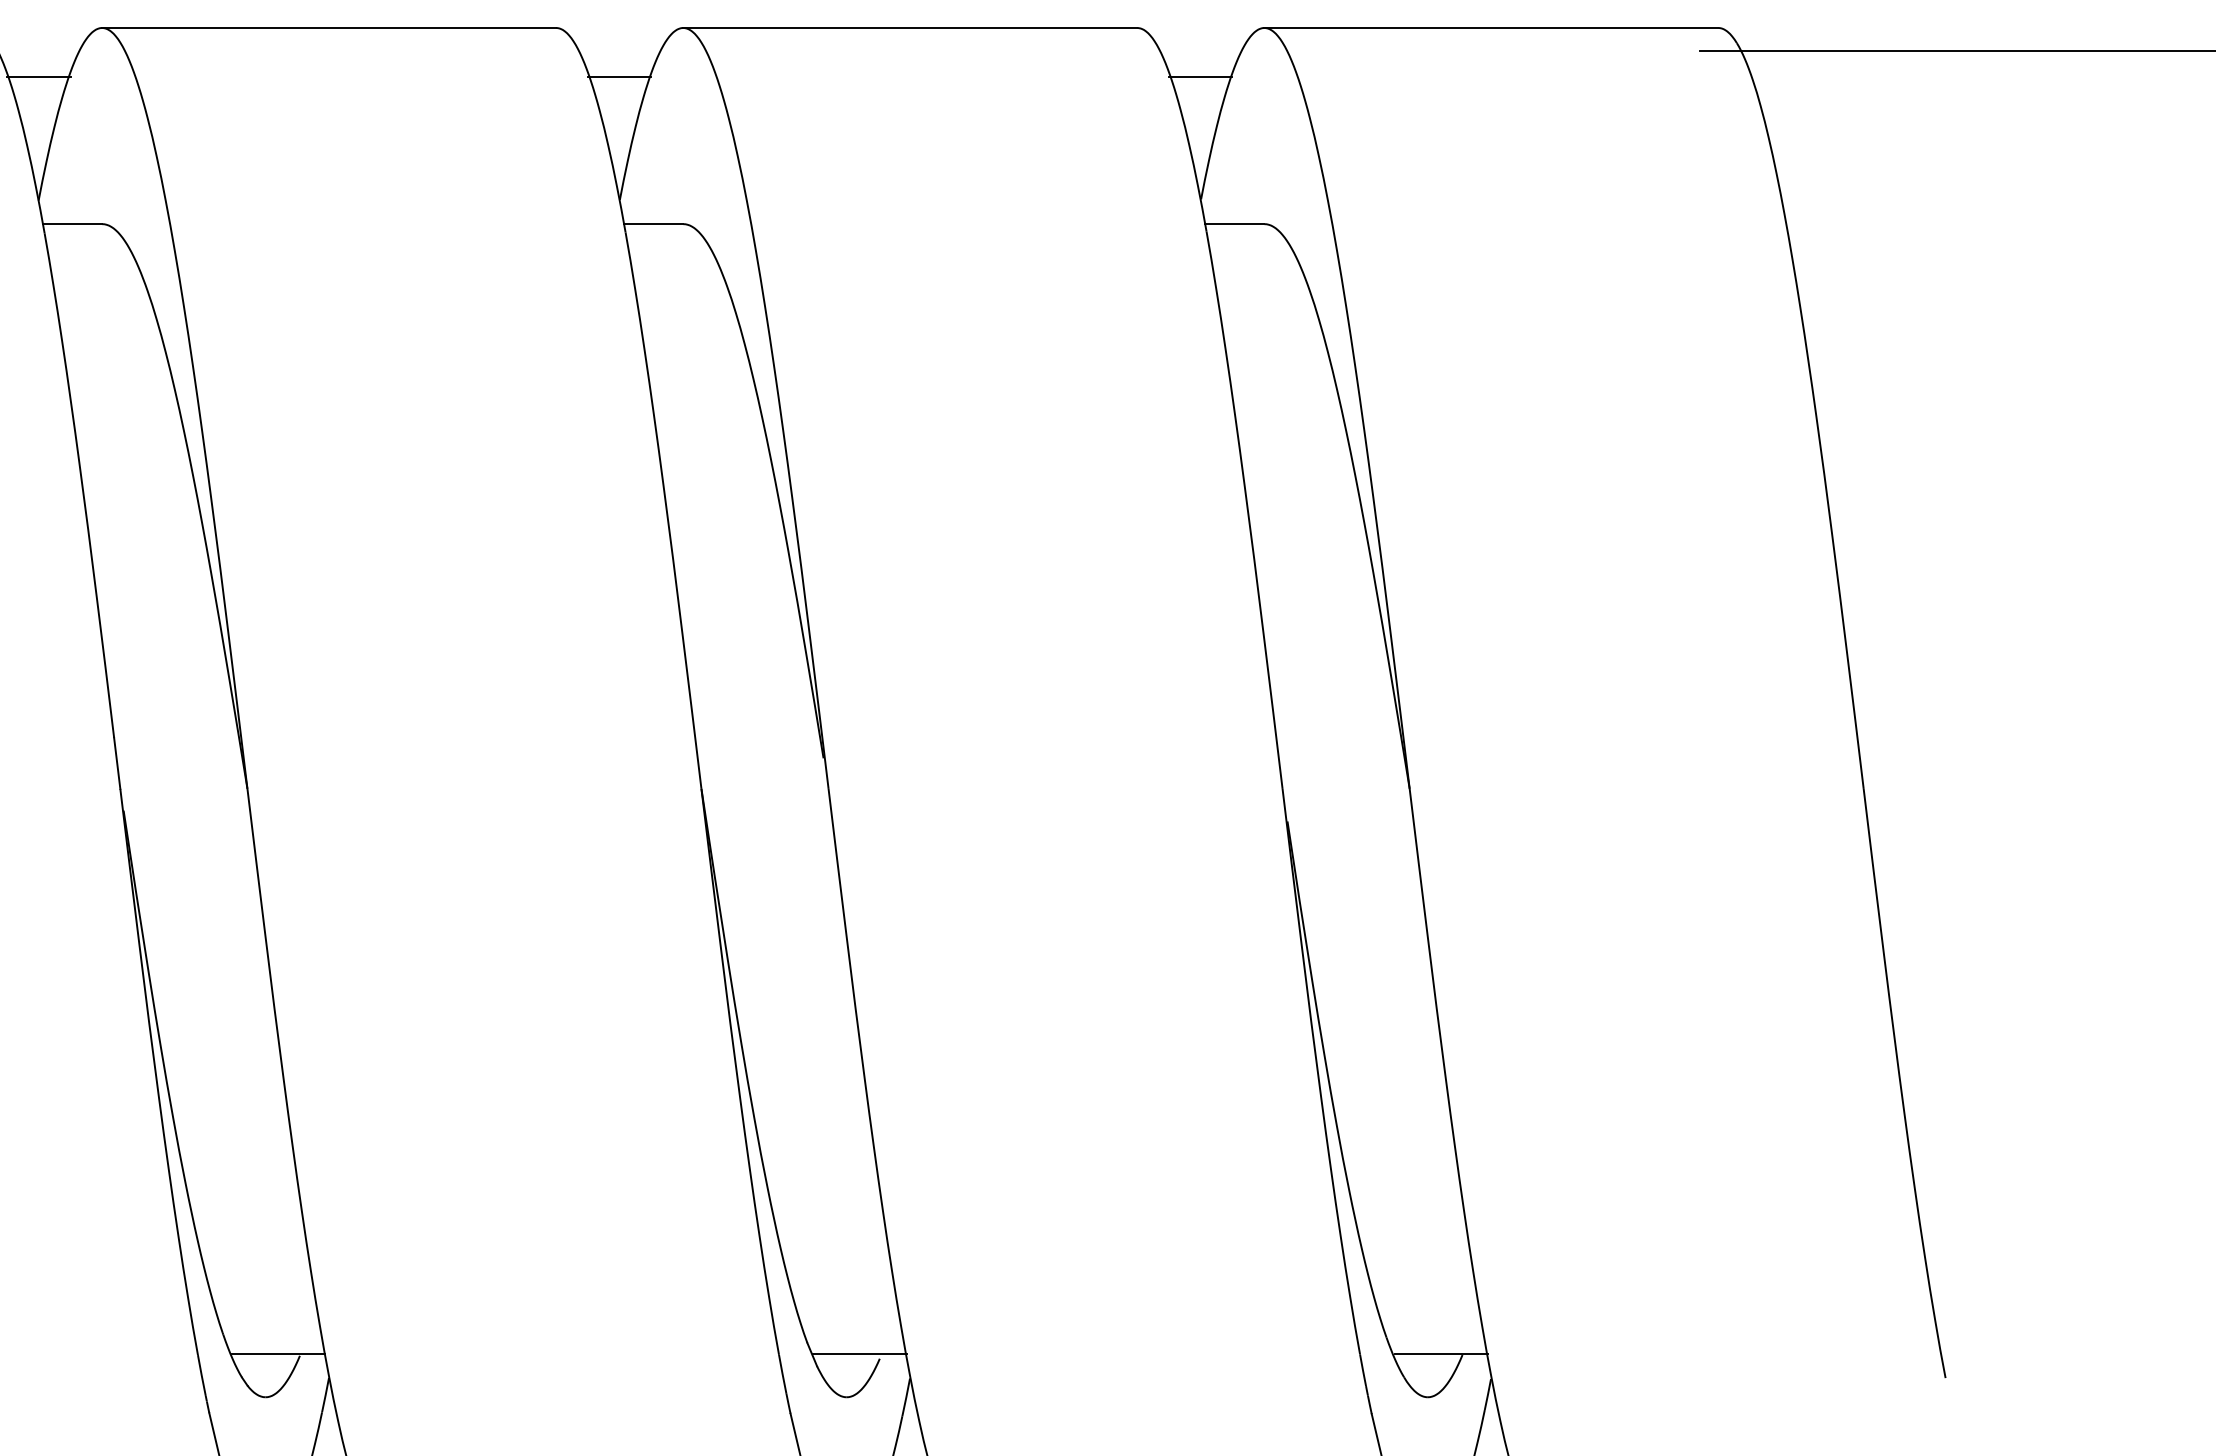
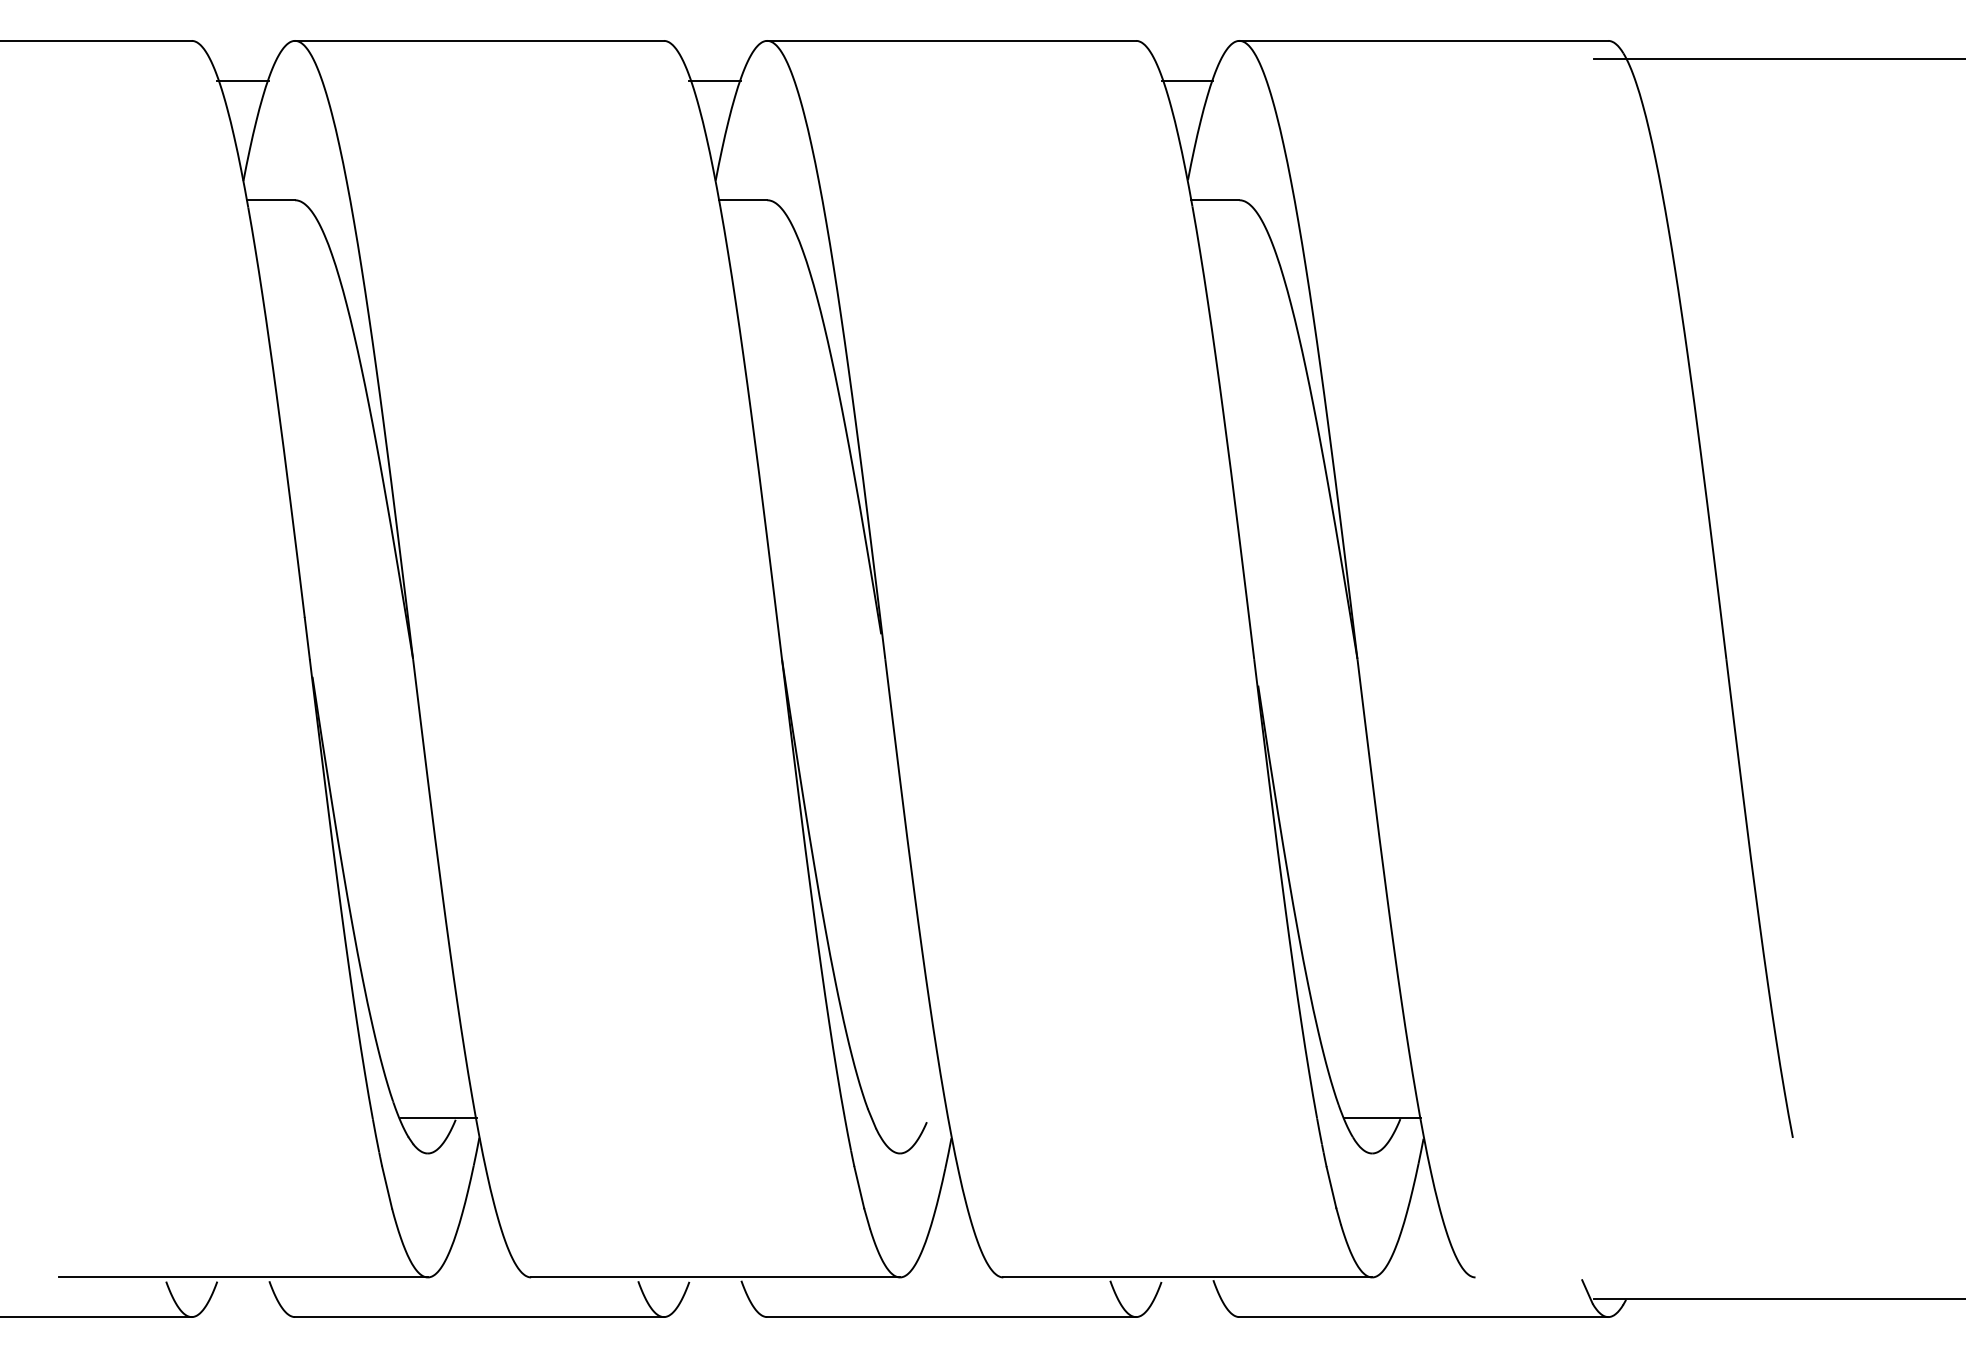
line: (859, 1354) -> (910, 1118), removed

